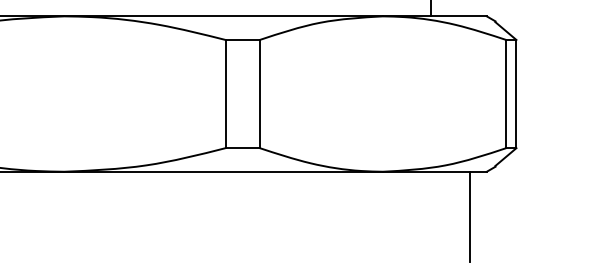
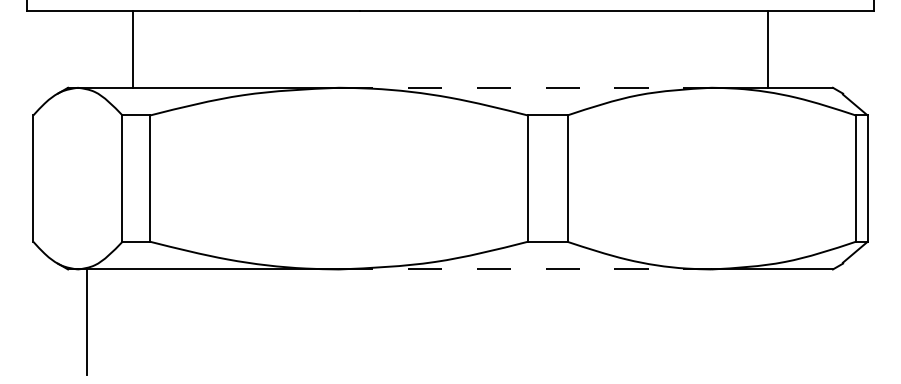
line: (223, 16) -> (525, 87), solid -> dashed
line: (223, 171) -> (525, 269), solid -> dashed
line: (470, 216) -> (813, 321), removed

